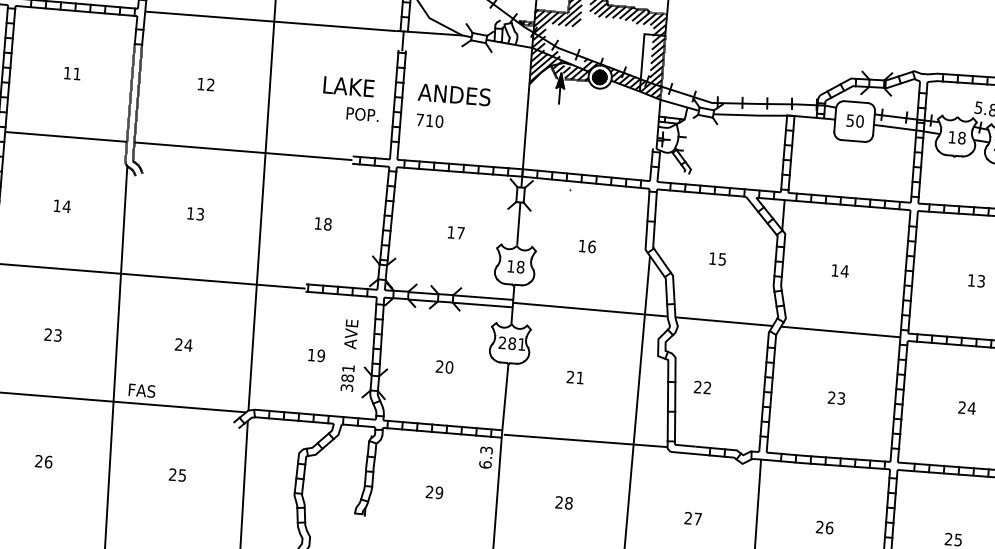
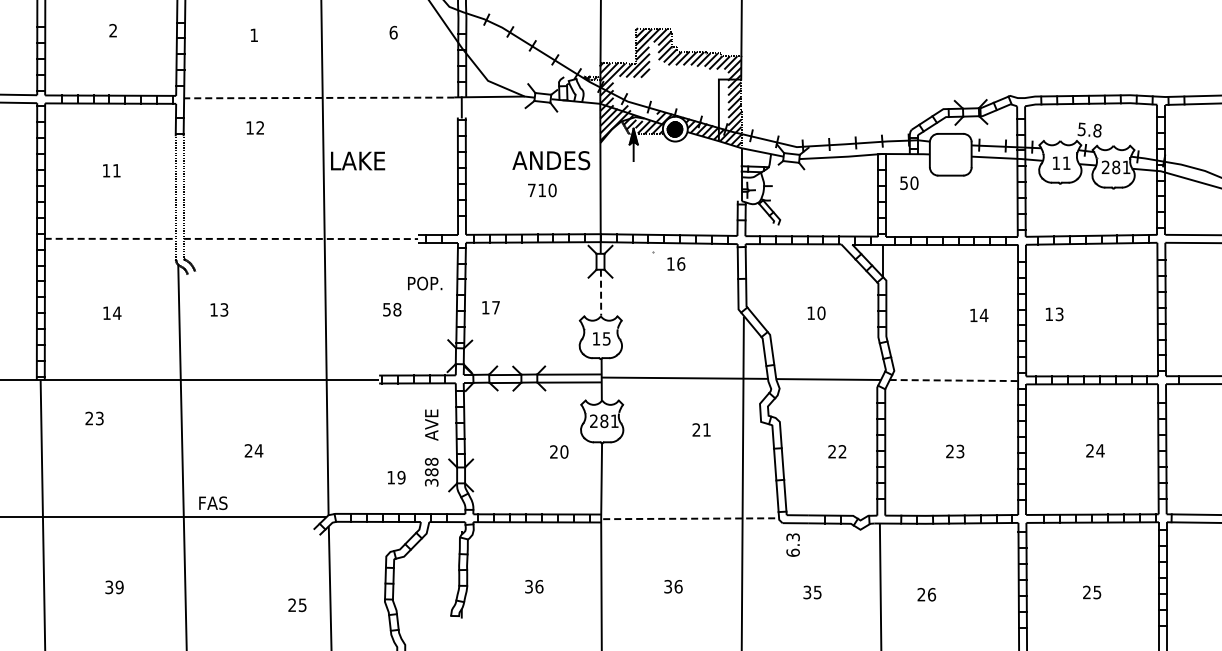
line: (270, 20) -> (318, 97), solid -> dashed
text: (205, 84) -> (254, 127), moved
text: (349, 86) -> (358, 160), moved
text: (454, 94) -> (551, 160), moved
text: (363, 114) -> (425, 283), moved
text: (430, 120) -> (542, 190), moved
text: (855, 120) -> (909, 182), moved
line: (66, 136) -> (110, 238), solid -> dashed
text: (961, 138) -> (1066, 163), 18 -> 11
line: (244, 150) -> (301, 238), solid -> dashed
text: (195, 213) -> (219, 309), moved
text: (317, 223) -> (386, 309), 18 -> 58
line: (519, 223) -> (601, 292), solid -> dashed
text: (455, 232) -> (490, 307), moved
text: (587, 246) -> (676, 263), moved
text: (722, 259) -> (821, 313), 15 -> 10
text: (520, 266) -> (606, 338), 18 -> 15
text: (840, 270) -> (979, 314), moved
text: (976, 281) -> (1054, 314), moved
line: (841, 331) -> (954, 380), solid -> dashed
text: (53, 335) -> (94, 418), moved
text: (316, 355) -> (396, 477), moved
text: (444, 366) -> (559, 451), moved
text: (348, 368) -> (431, 461), 381 -> 388
text: (575, 377) -> (701, 429), moved
text: (702, 387) -> (837, 451), moved
line: (585, 440) -> (690, 518), solid -> dashed
text: (485, 457) -> (792, 544), moved
text: (43, 461) -> (114, 587), 26 -> 39
text: (177, 475) -> (297, 605), moved
text: (434, 492) -> (534, 586), 29 -> 36
text: (564, 502) -> (673, 586), 28 -> 36
text: (693, 518) -> (812, 592), 27 -> 35
text: (824, 527) -> (926, 594), moved

